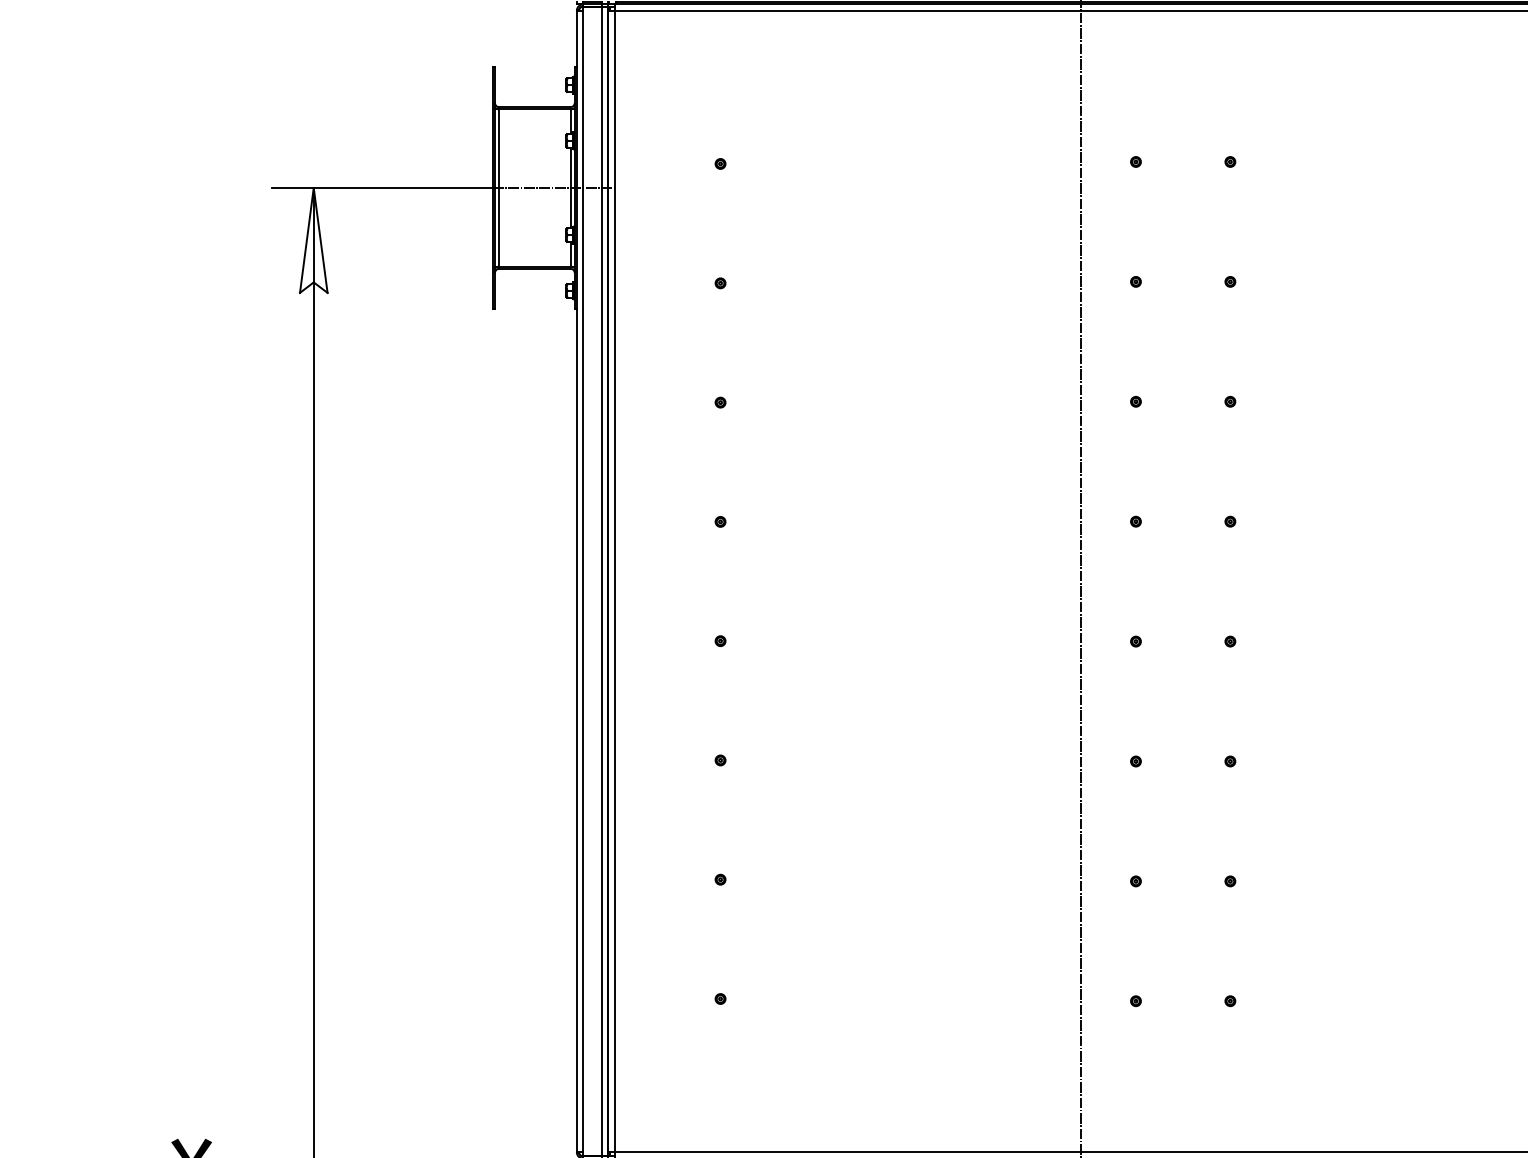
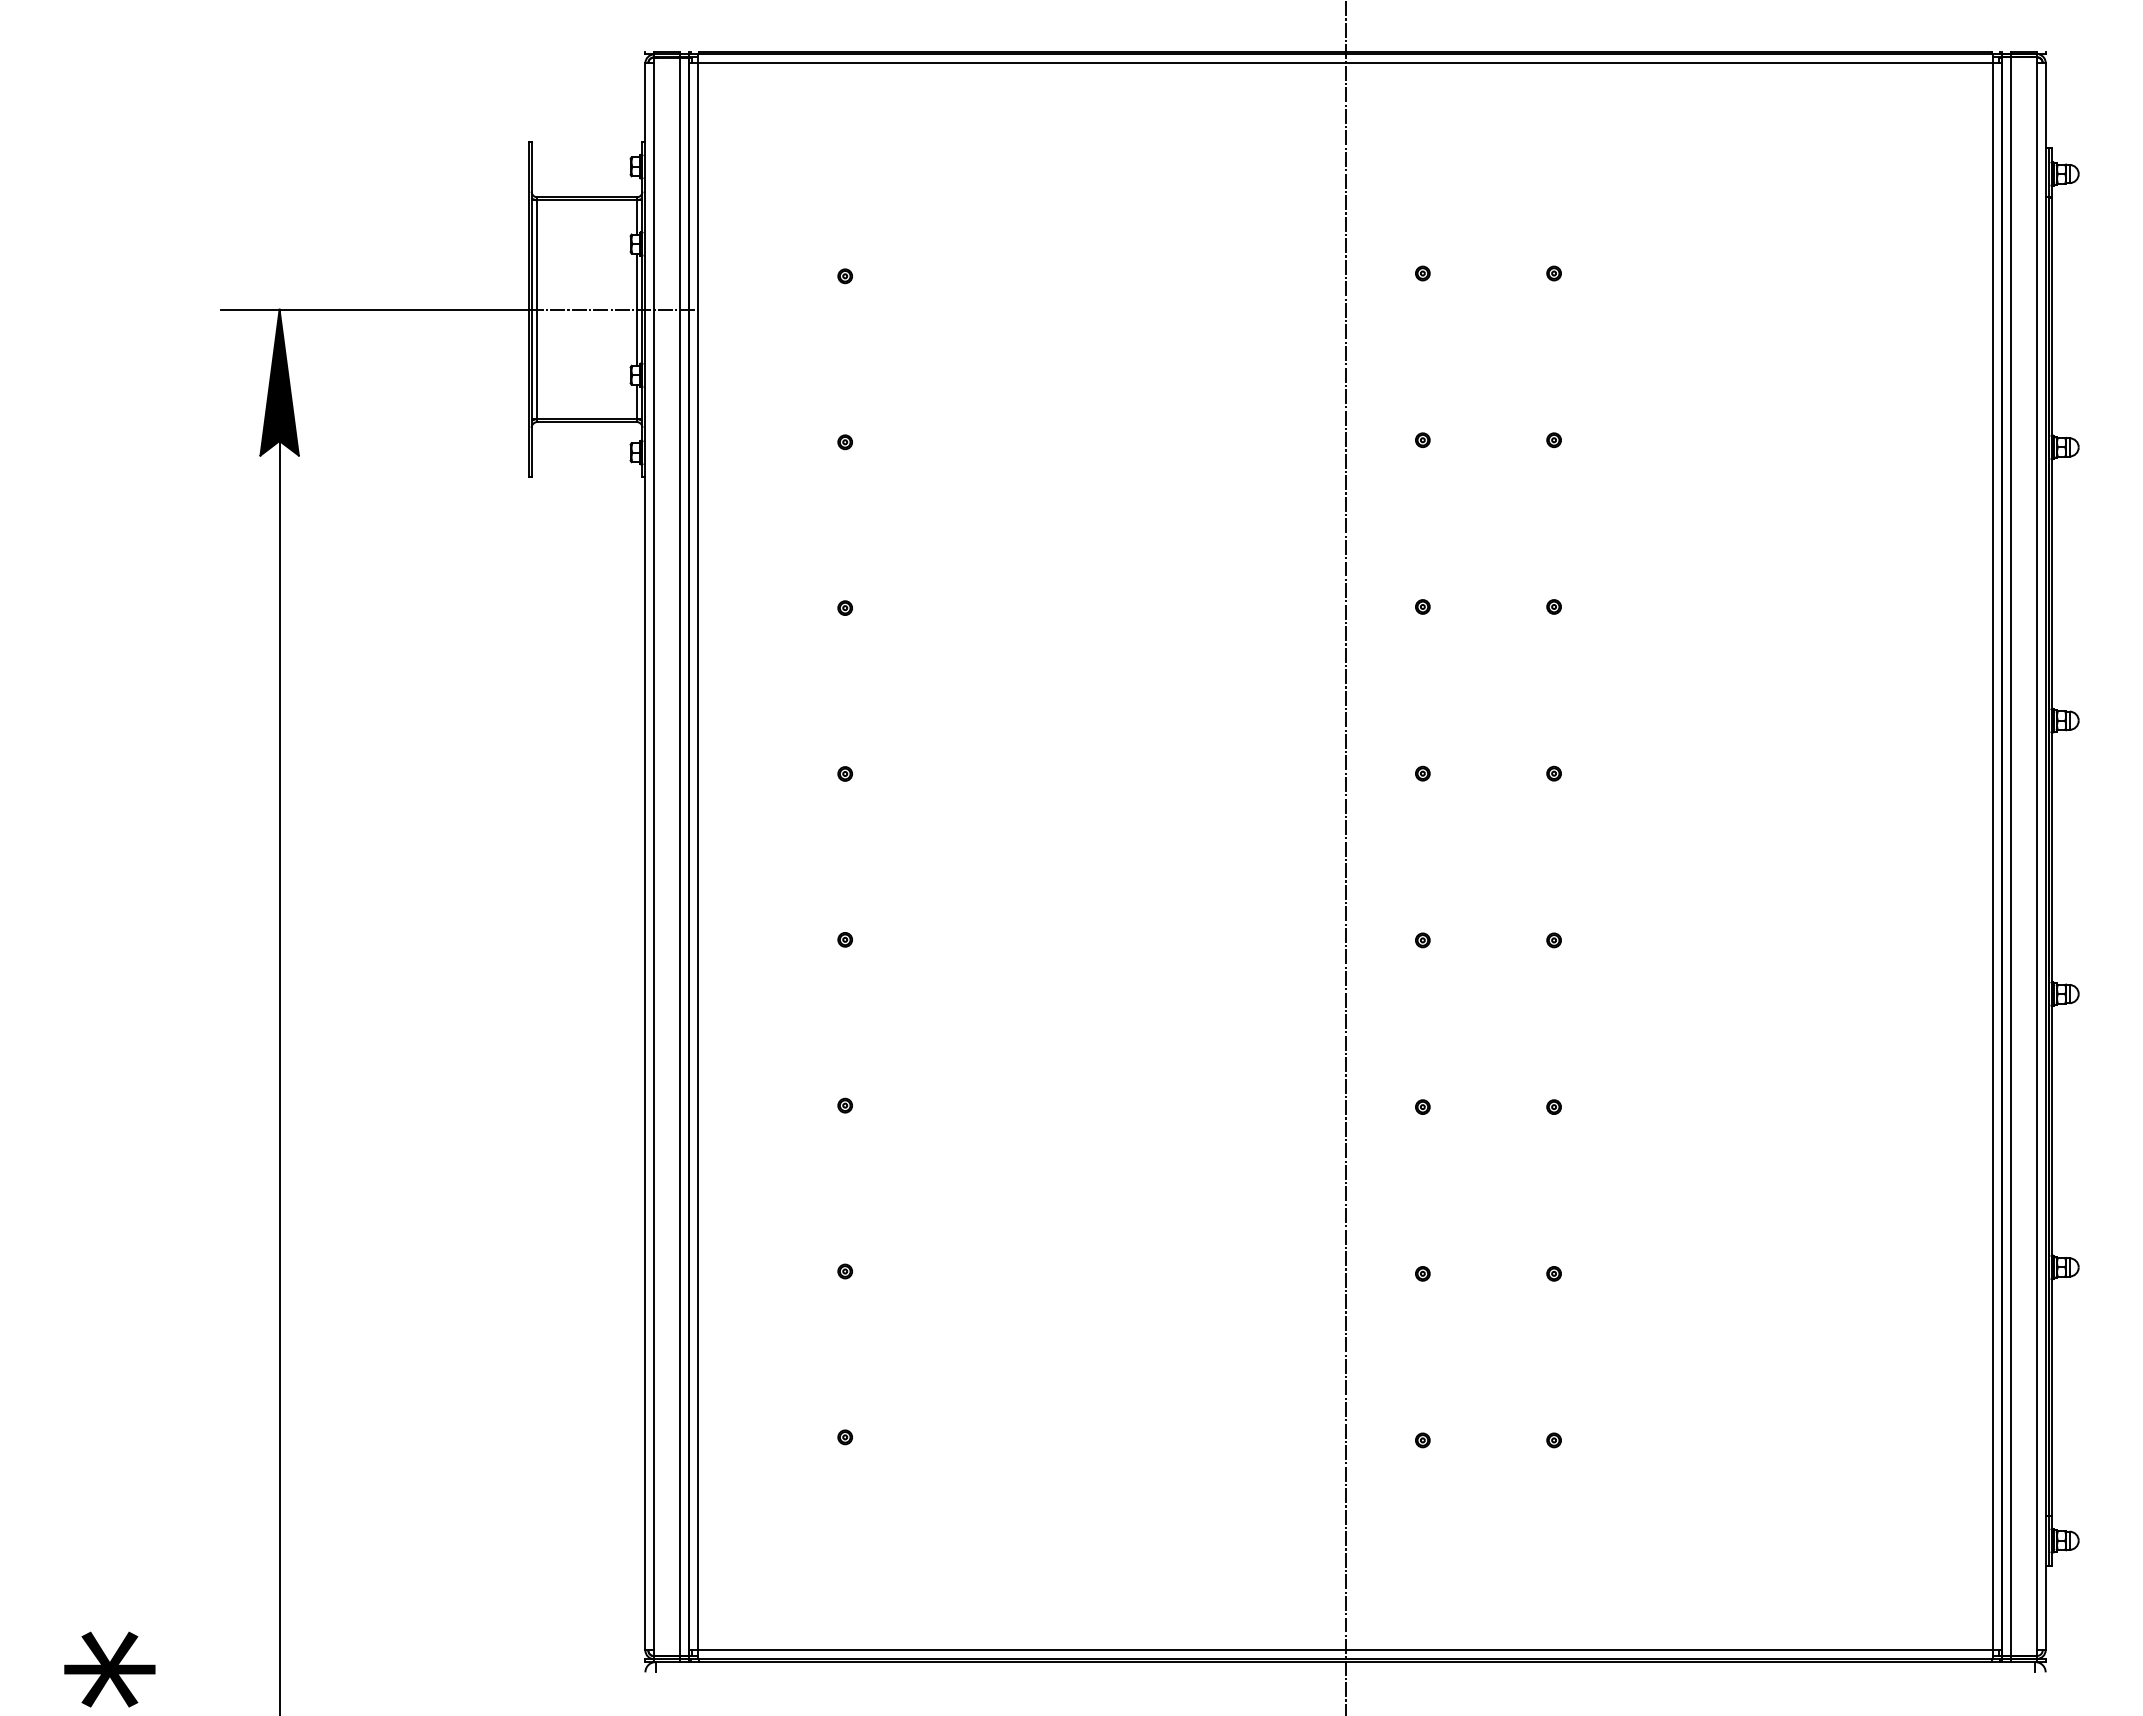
fill: (313, 240) -> (279, 382), added

